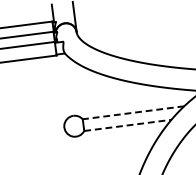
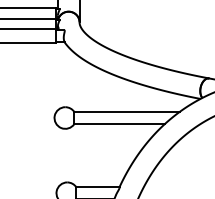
line: (133, 112) -> (127, 111), dashed -> solid
line: (128, 125) -> (120, 124), dashed -> solid

